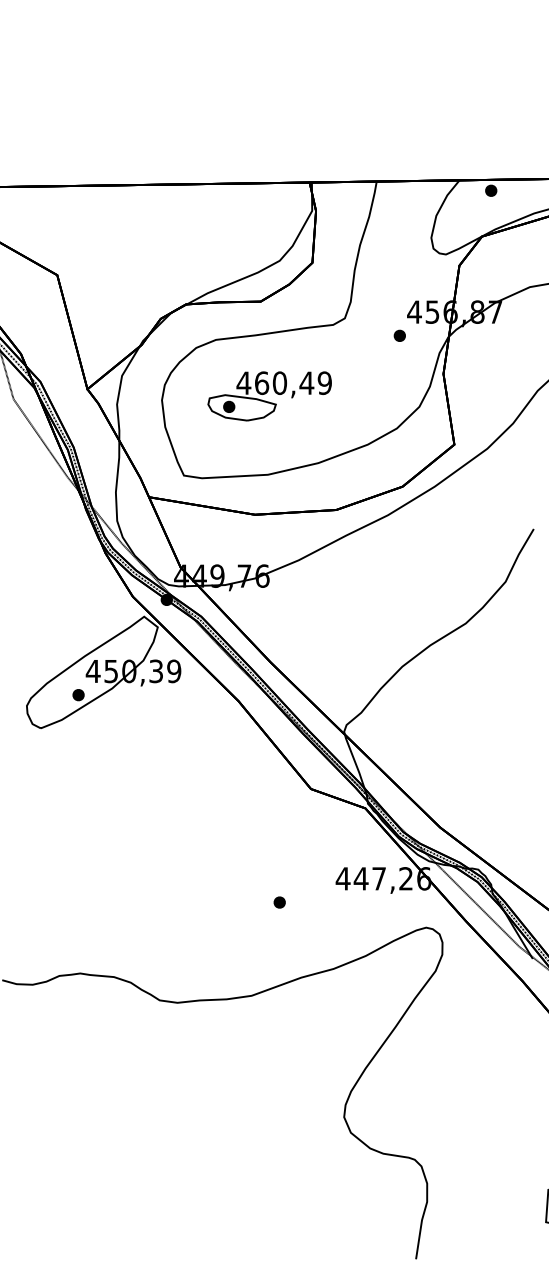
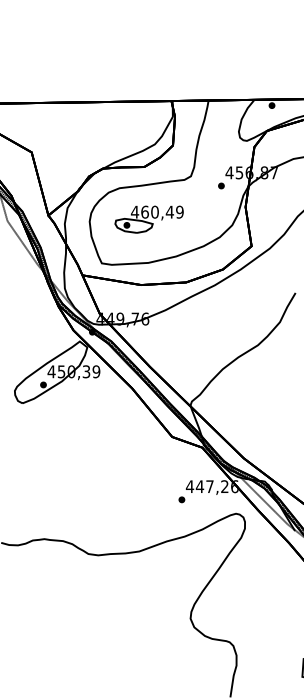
part: (279, 901) -> (181, 499), moved

